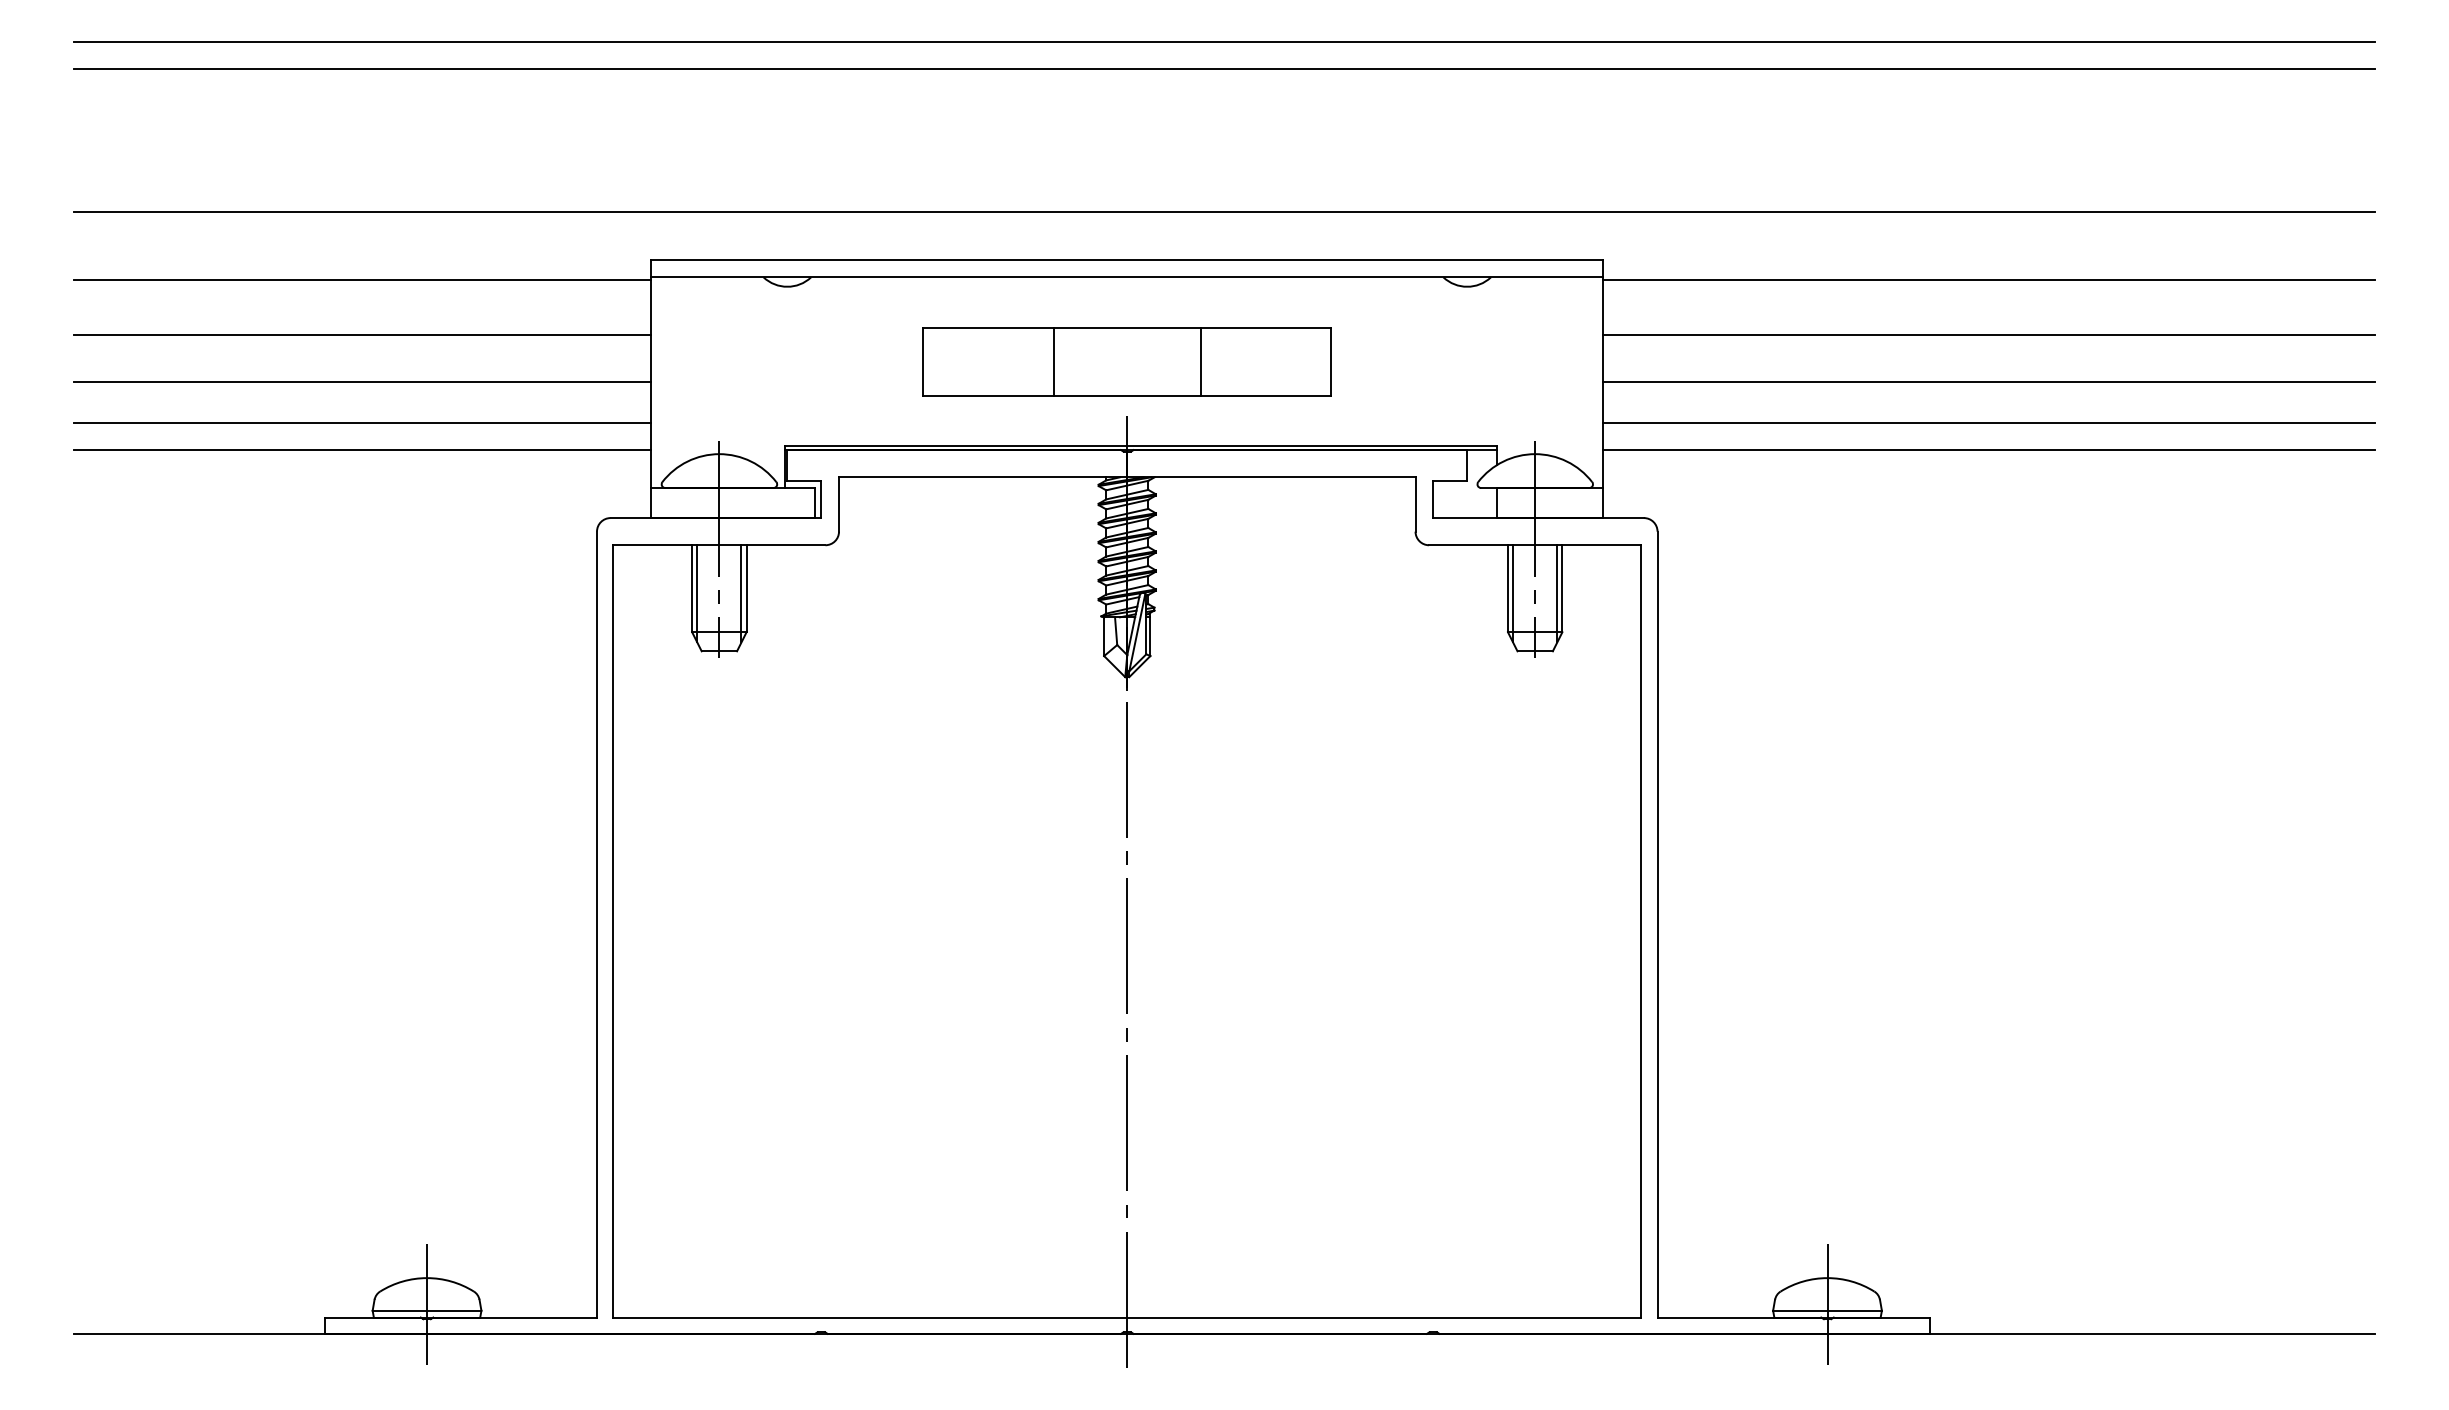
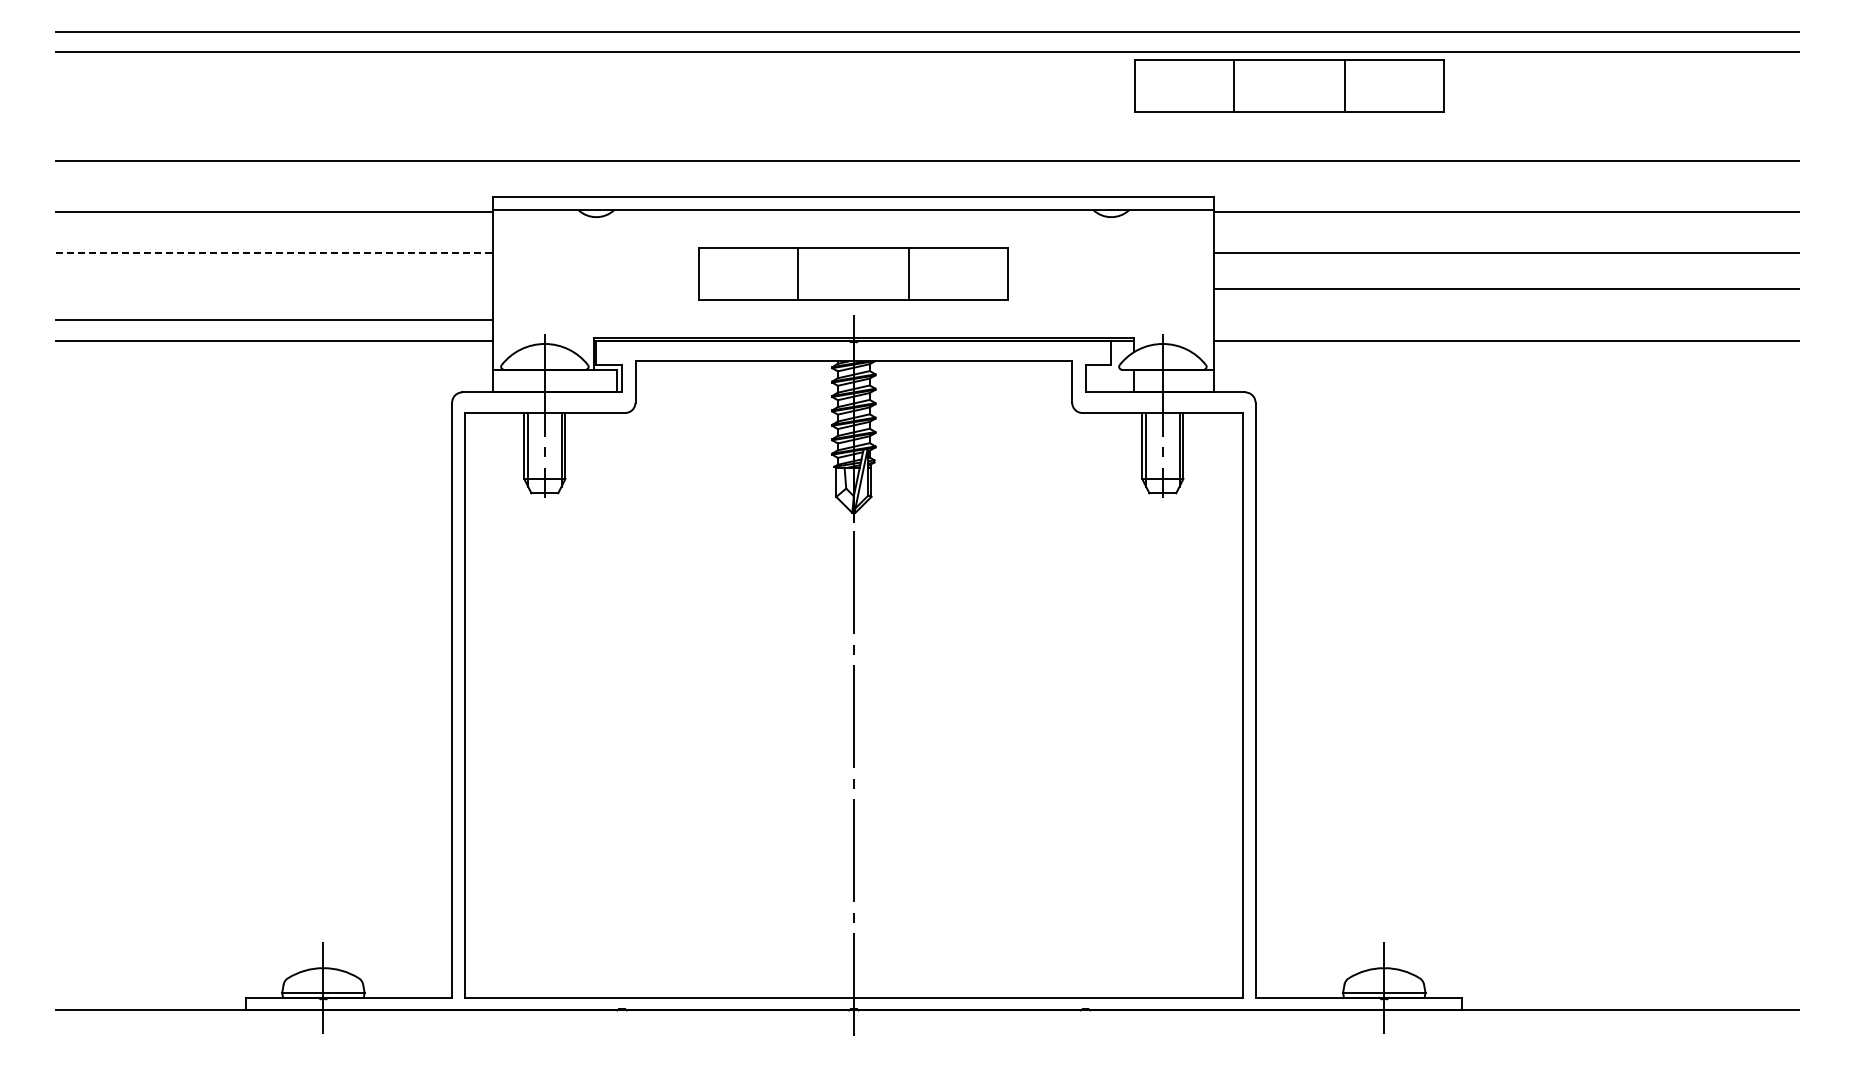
part: (1702, 112) -> (1289, 85), added
line: (362, 334) -> (274, 253), solid -> dashed
line: (362, 382) -> (274, 289), removed
line: (1988, 423) -> (1506, 320), removed

